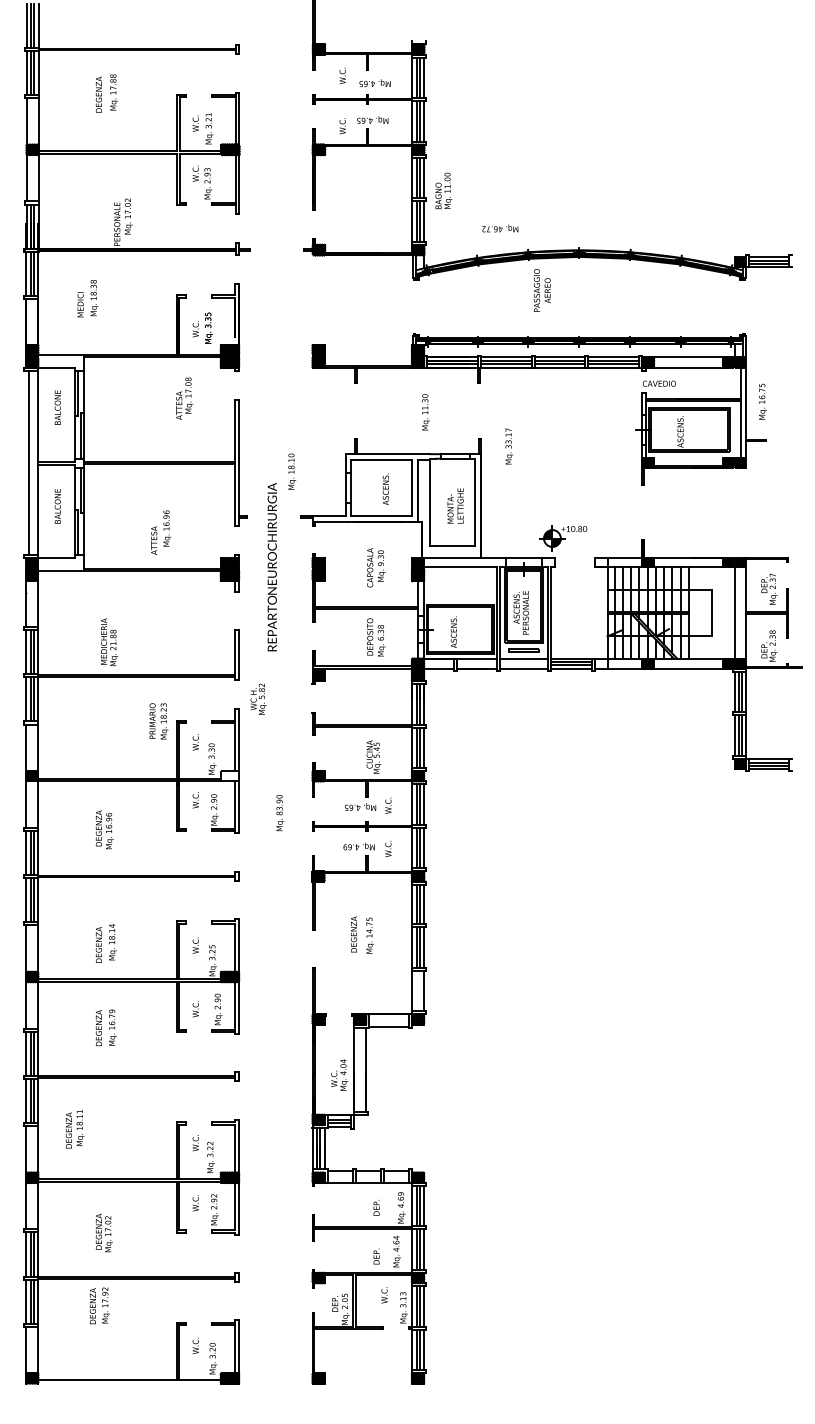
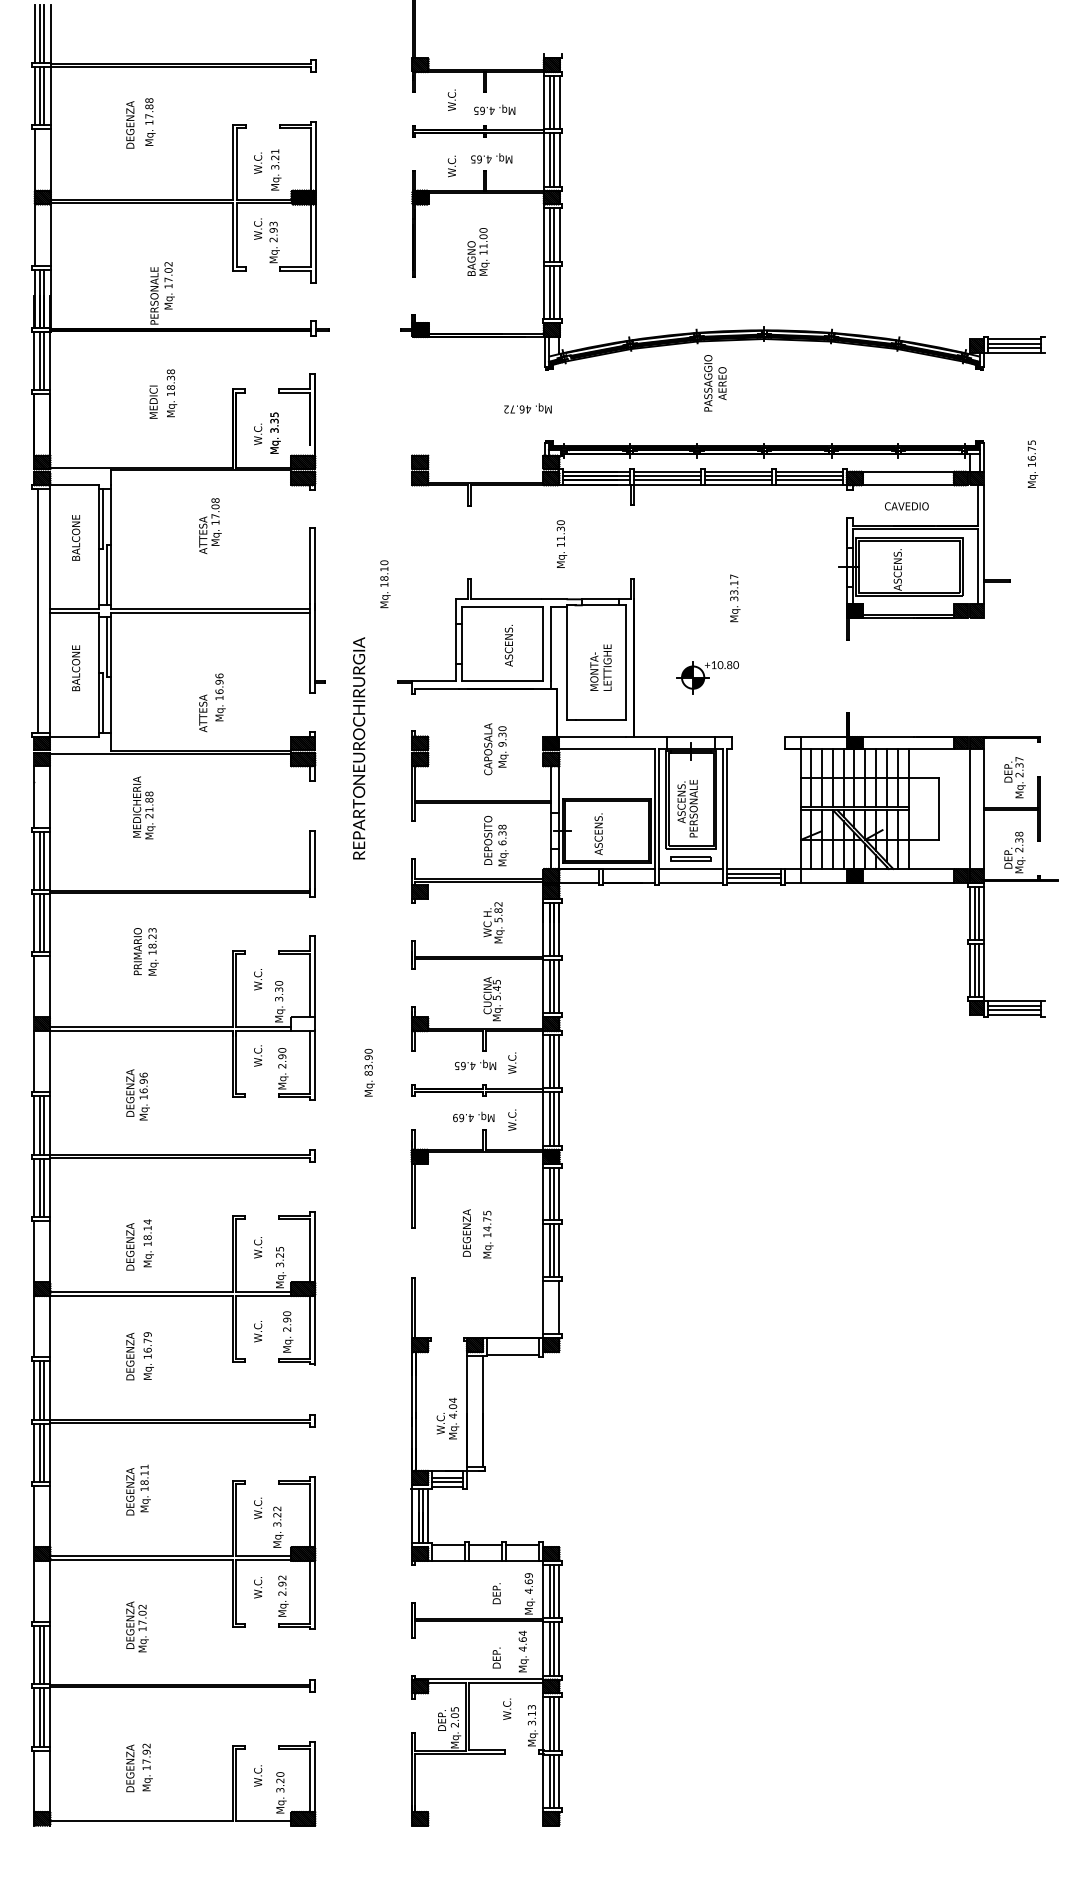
text: (443, 190) -> (478, 251), moved
text: (500, 228) -> (528, 408), moved
text: (87, 298) -> (162, 393), moved
text: (658, 383) -> (905, 506), moved
text: (184, 398) -> (210, 525), moved
text: (762, 401) -> (1032, 463), moved
text: (509, 446) -> (735, 598), moved
text: (292, 471) -> (385, 583), moved
part: (563, 538) -> (707, 677), moved
text: (109, 641) -> (144, 806), moved
text: (258, 698) -> (493, 921), moved
text: (158, 721) -> (145, 952), moved
text: (74, 1129) -> (137, 1490), moved
text: (99, 1305) -> (139, 1767), moved

